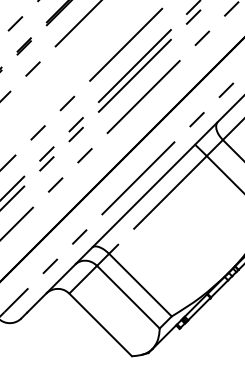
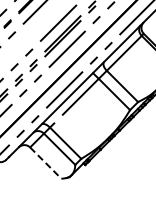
line: (102, 325) -> (46, 163), solid -> dashed

